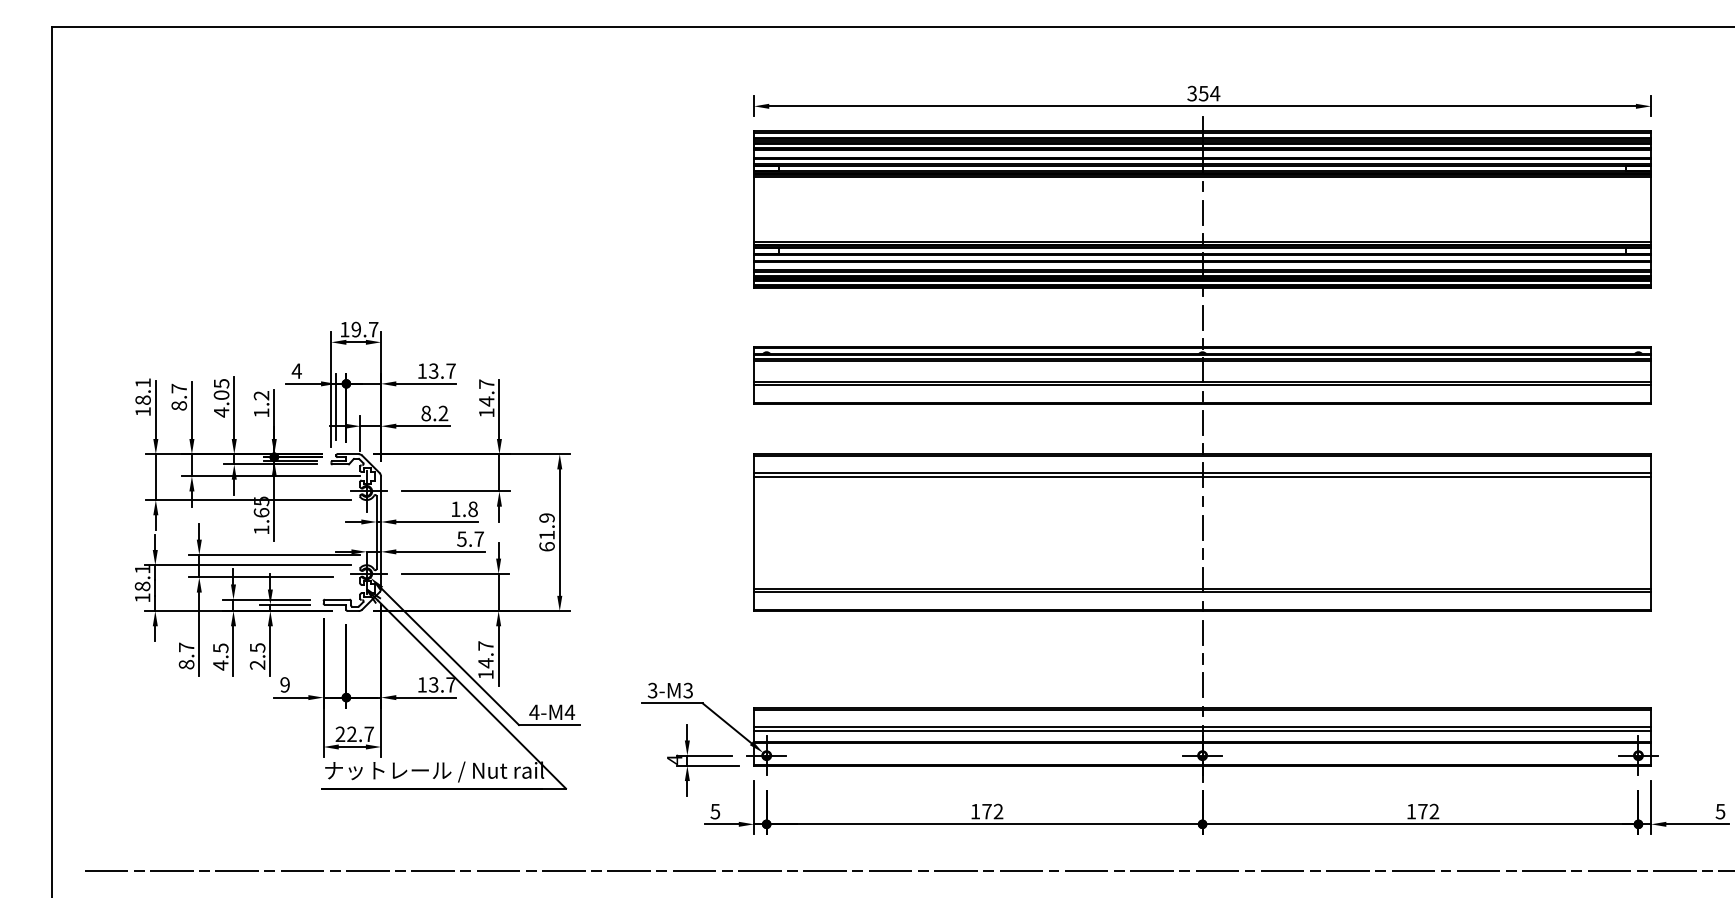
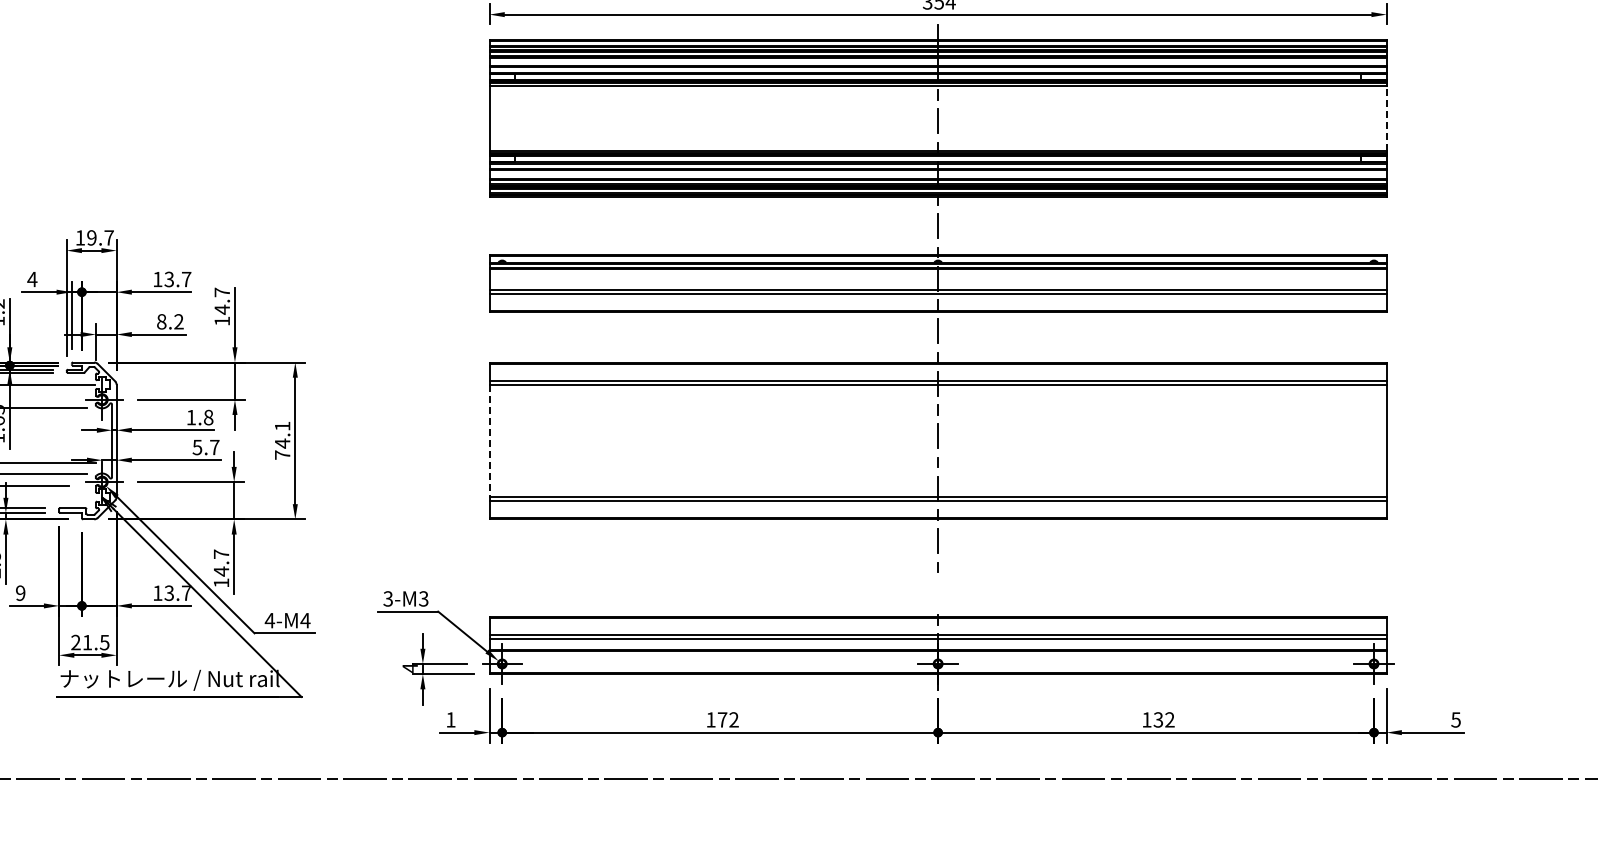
line: (1651, 209) -> (1387, 117), solid -> dashed
text: (546, 532) -> (282, 440), 61.9 -> 74.1
line: (754, 533) -> (490, 441), solid -> dashed
line: (1202, 684) -> (938, 592), removed
text: (360, 734) -> (96, 642), 22.7 -> 21.5
text: (715, 811) -> (451, 719), 5 -> 1
text: (1422, 811) -> (1158, 719), 172 -> 132

